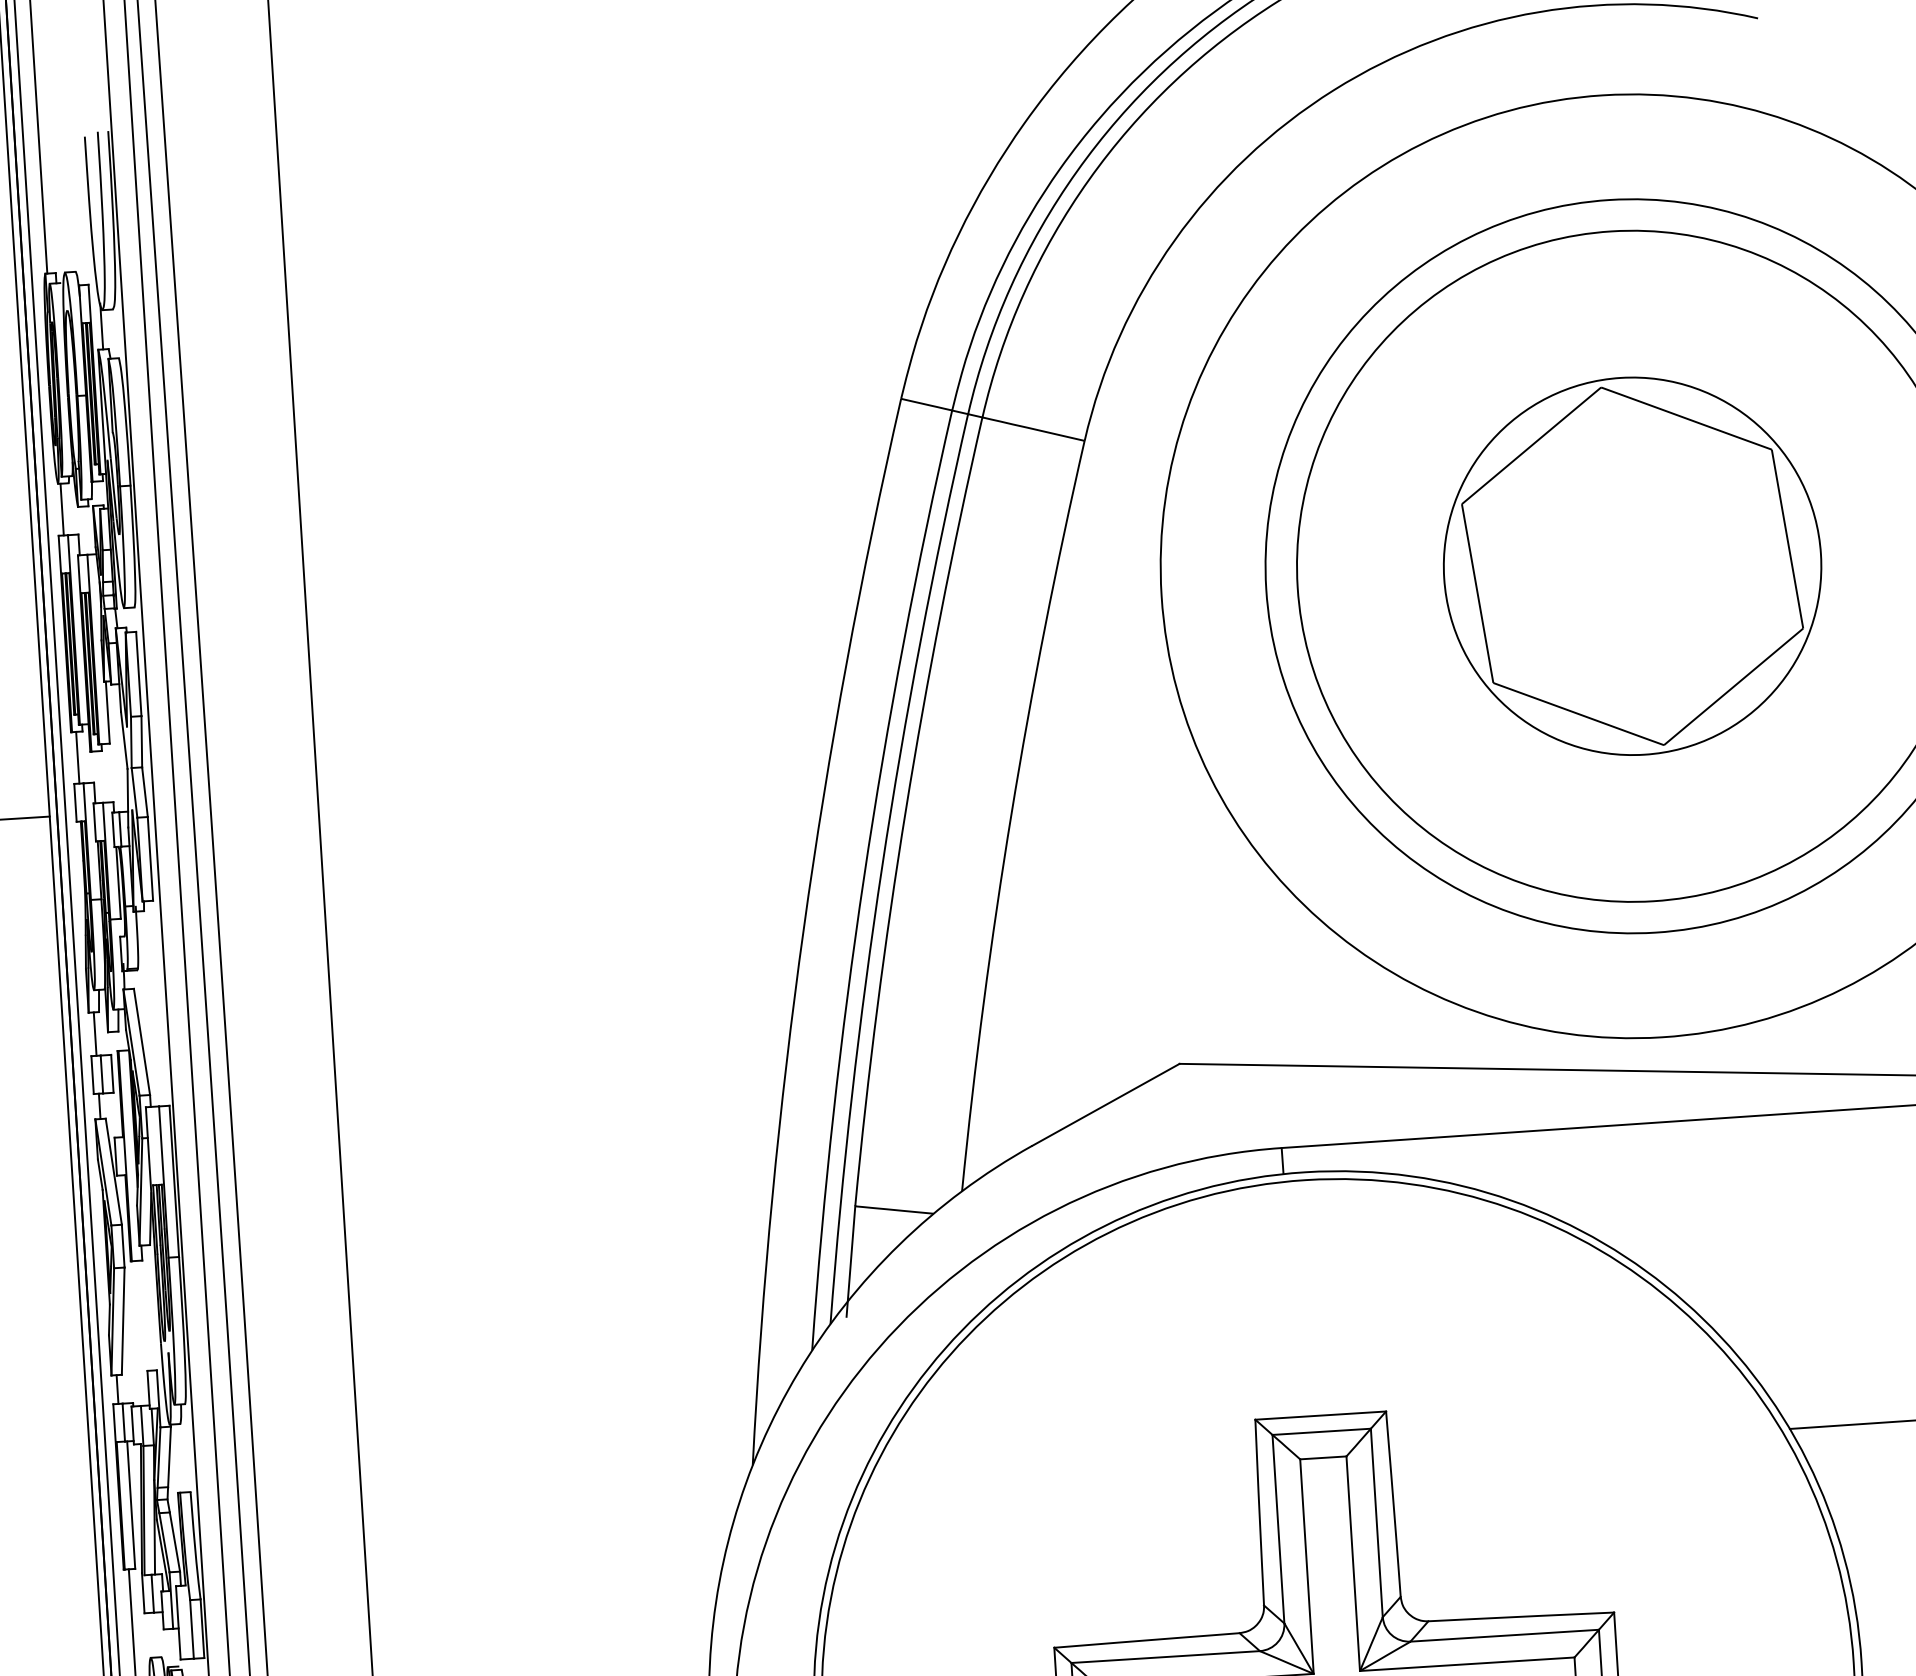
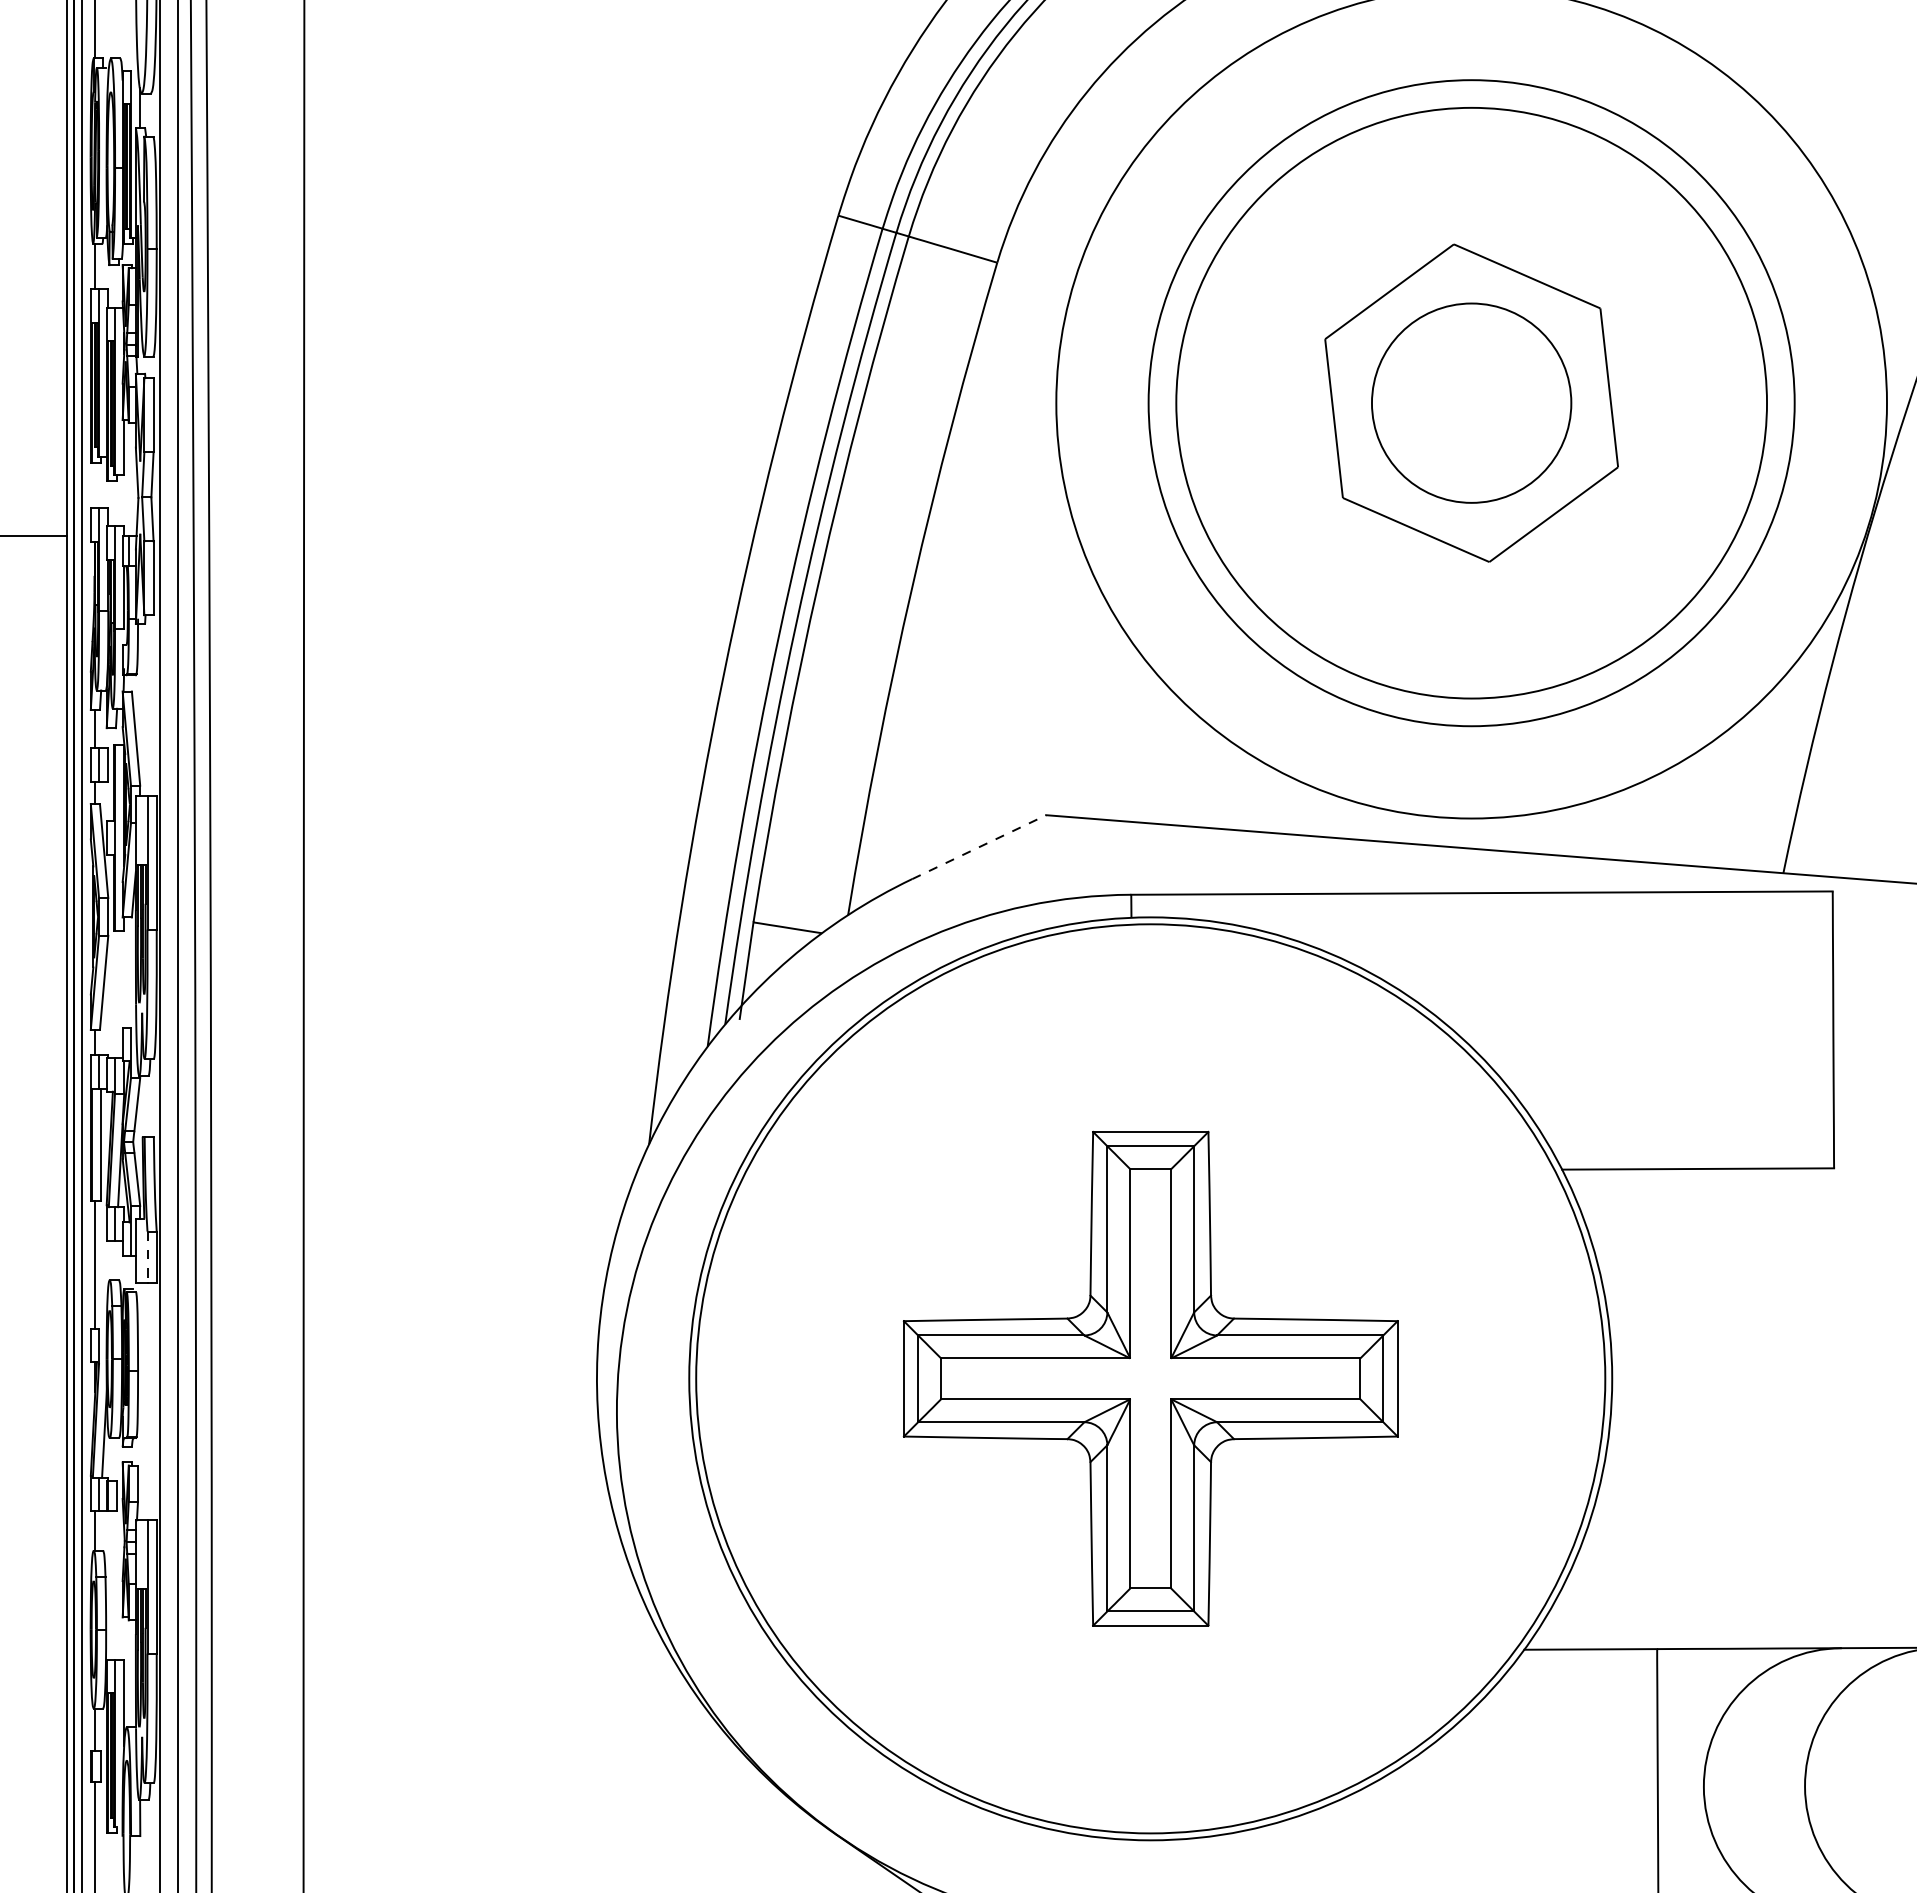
circle: (1632, 566) -> (1471, 403), size x0.6
line: (77, 757) -> (95, 485), removed
line: (1106, 1104) -> (979, 846), solid -> dashed
line: (191, 1629) -> (147, 1257), solid -> dashed

